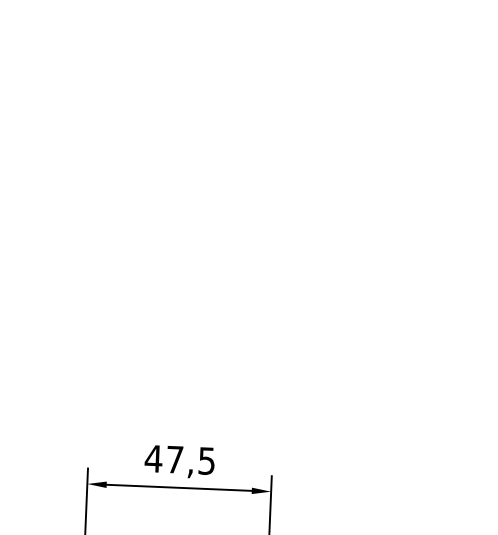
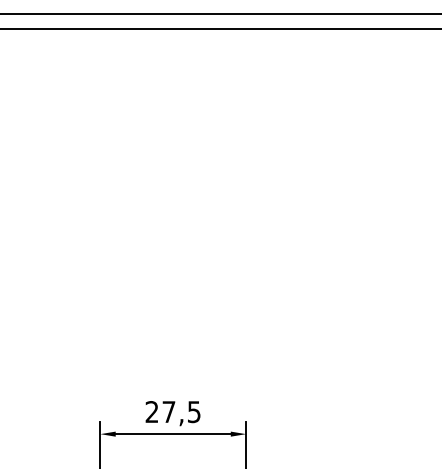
text: (154, 458) -> (152, 411), 47,5 -> 27,5

